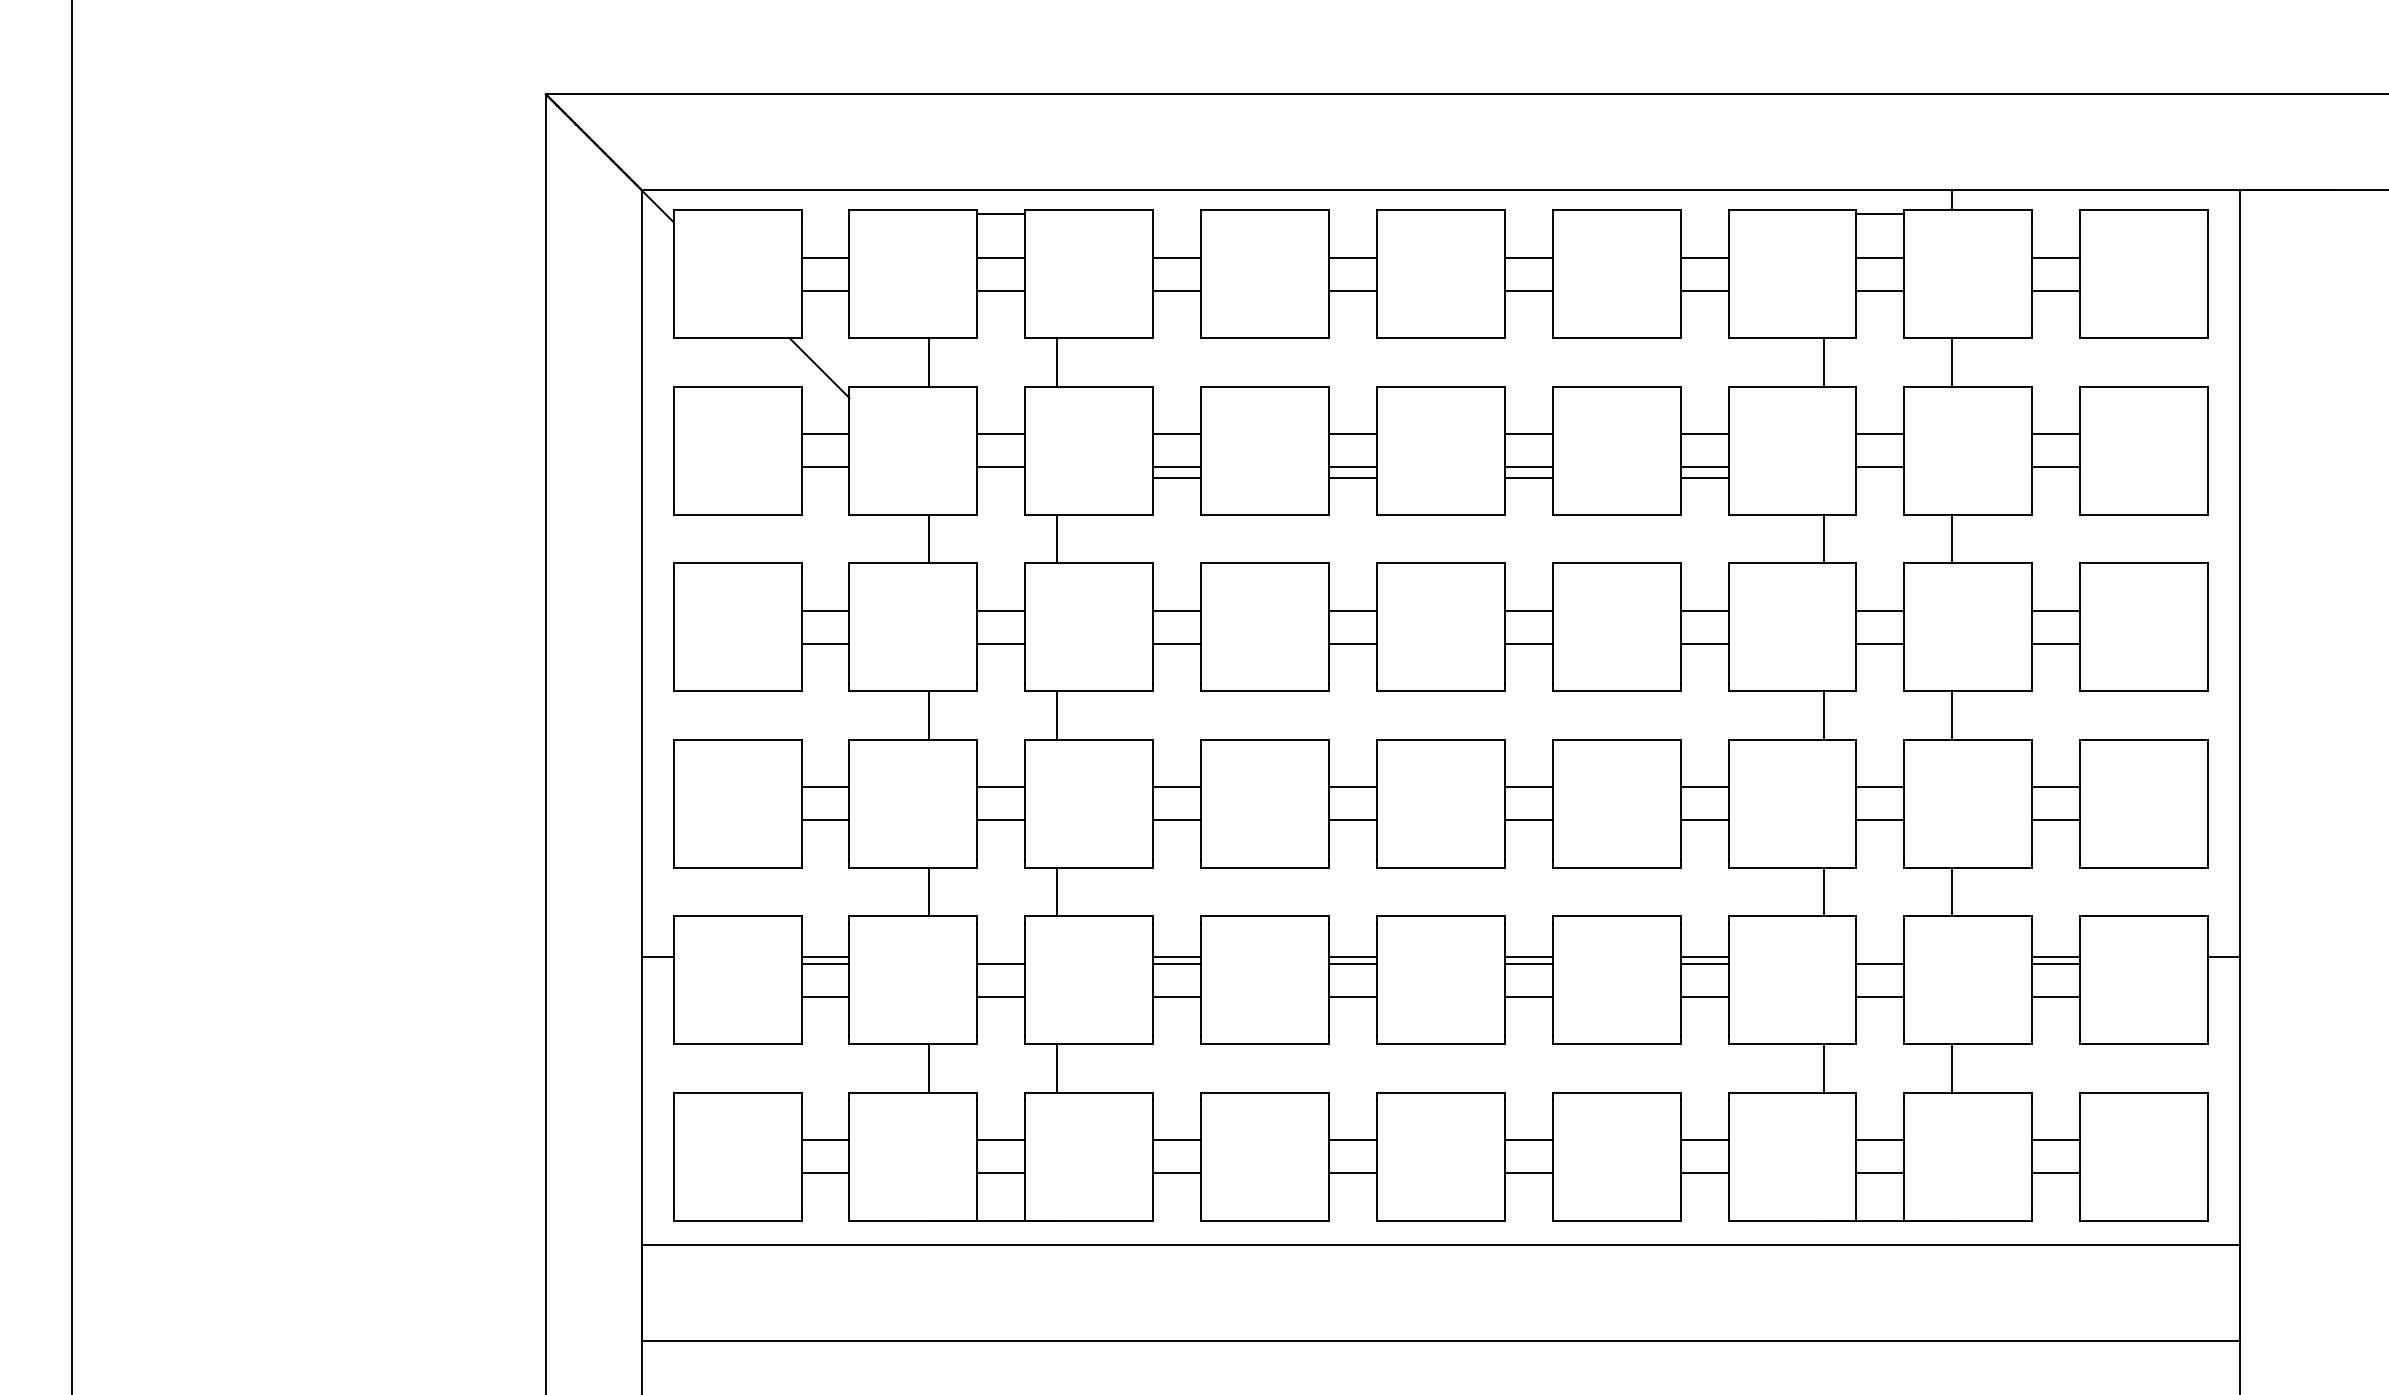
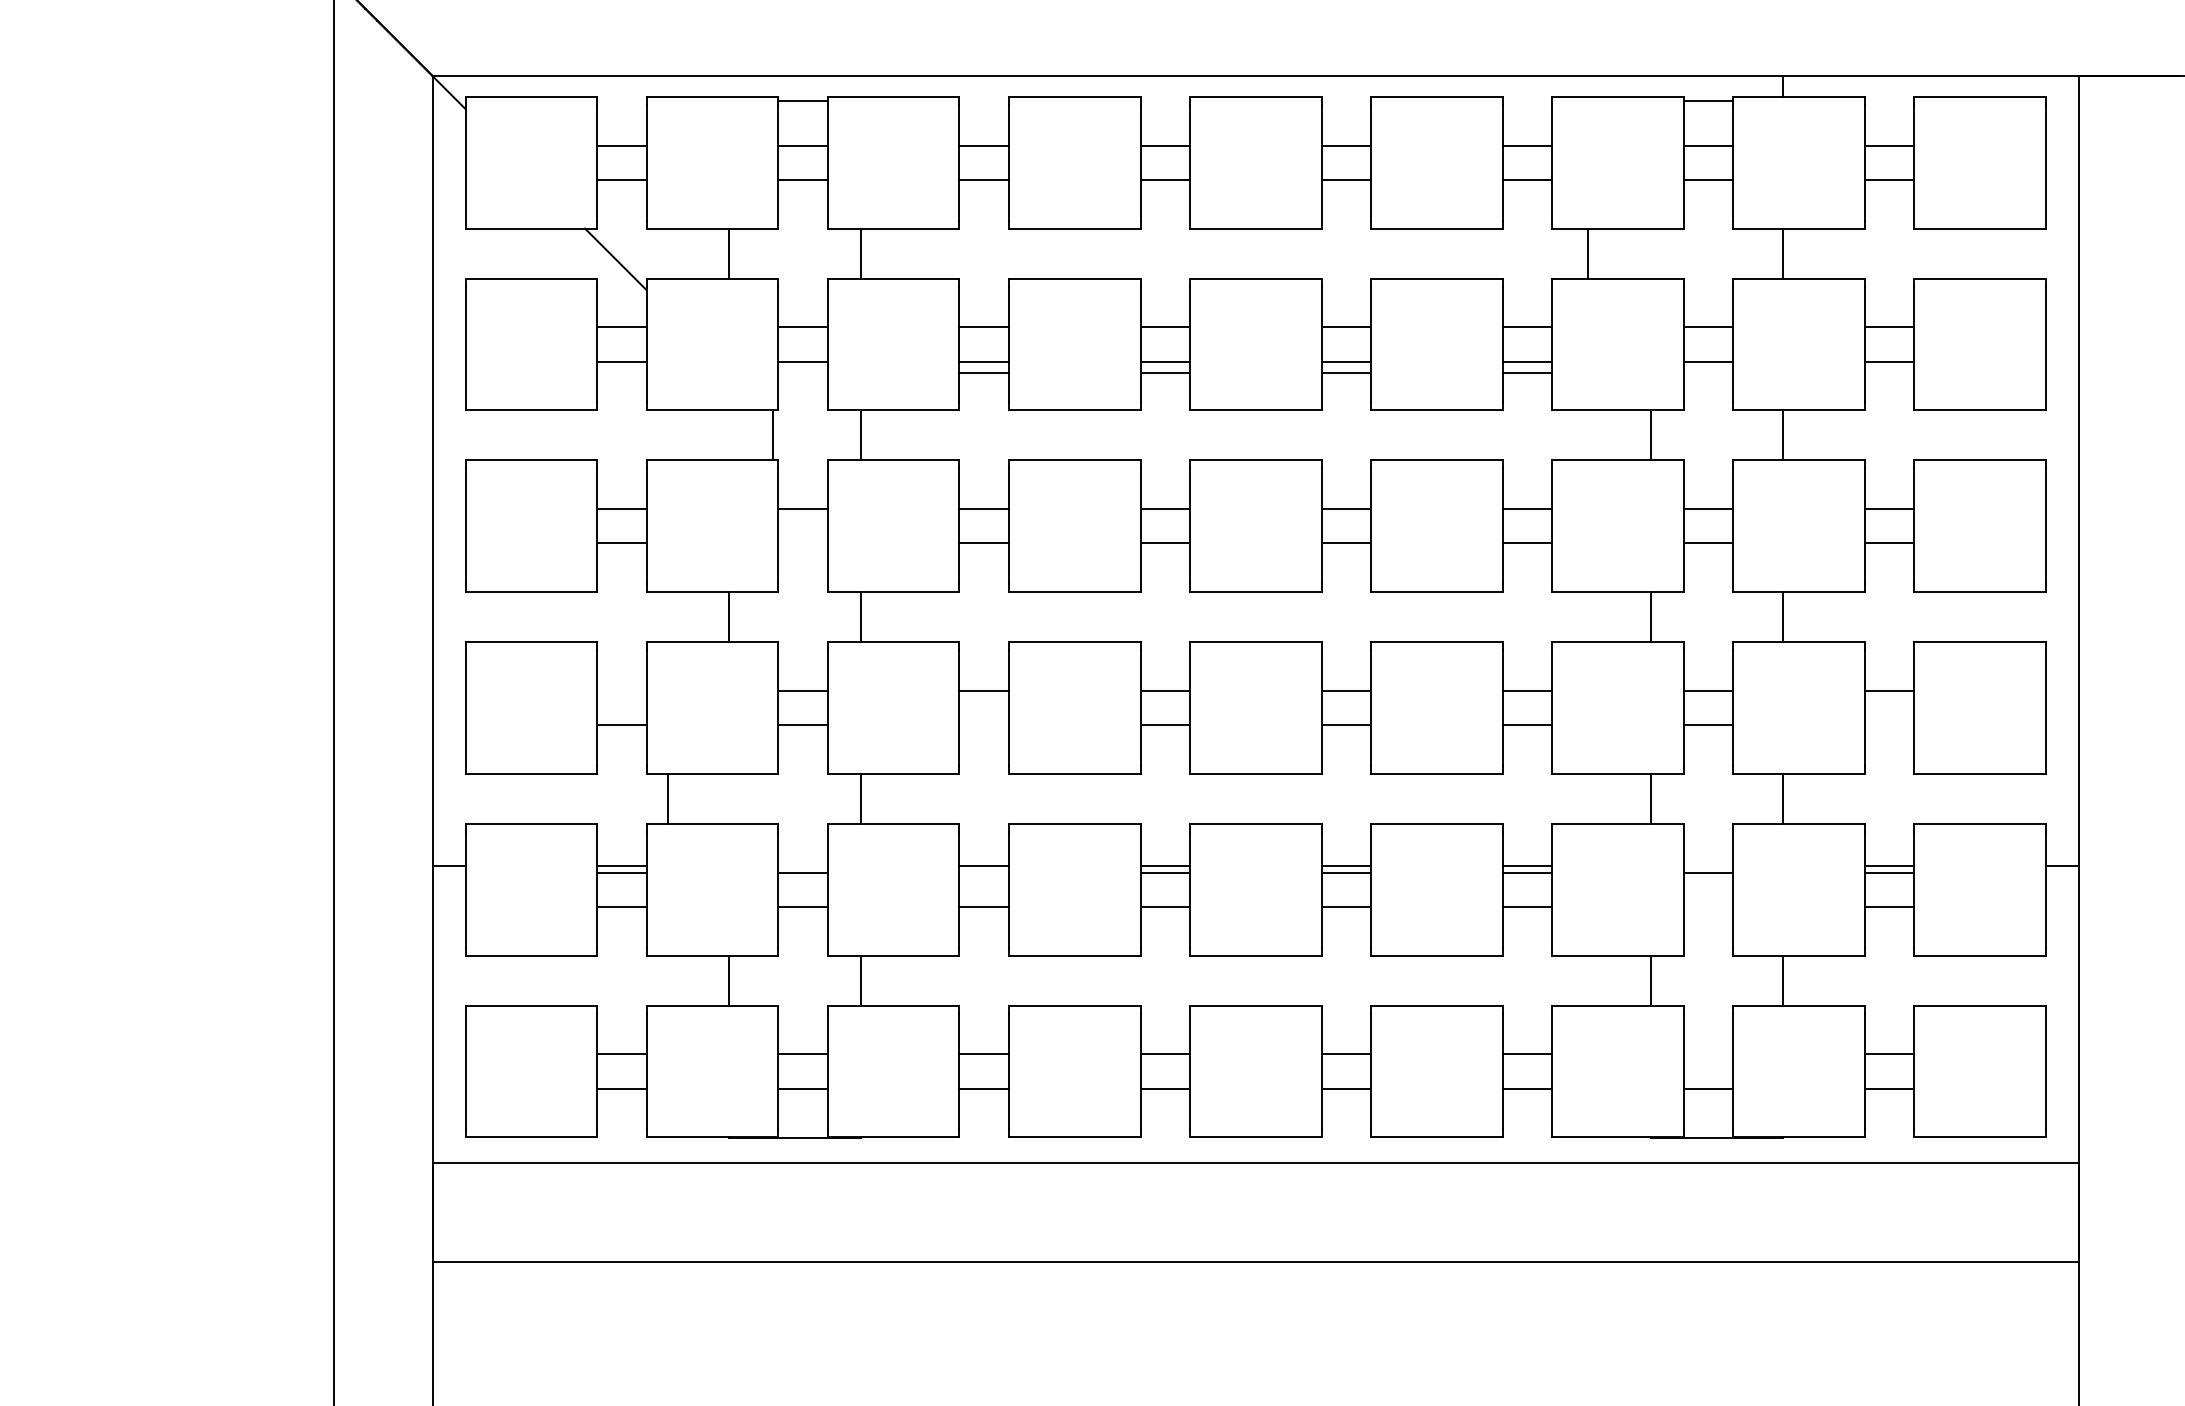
line: (1824, 362) -> (1588, 253), moved
line: (929, 538) -> (773, 434), moved
line: (1001, 643) -> (803, 542), removed
line: (825, 787) -> (621, 691), removed
line: (1177, 820) -> (984, 725), removed
line: (2056, 820) -> (1889, 725), removed
line: (929, 891) -> (668, 798), moved
line: (1177, 963) -> (984, 872), removed
line: (1880, 996) -> (1708, 906), removed
line: (1880, 1140) -> (1708, 1054), removed

